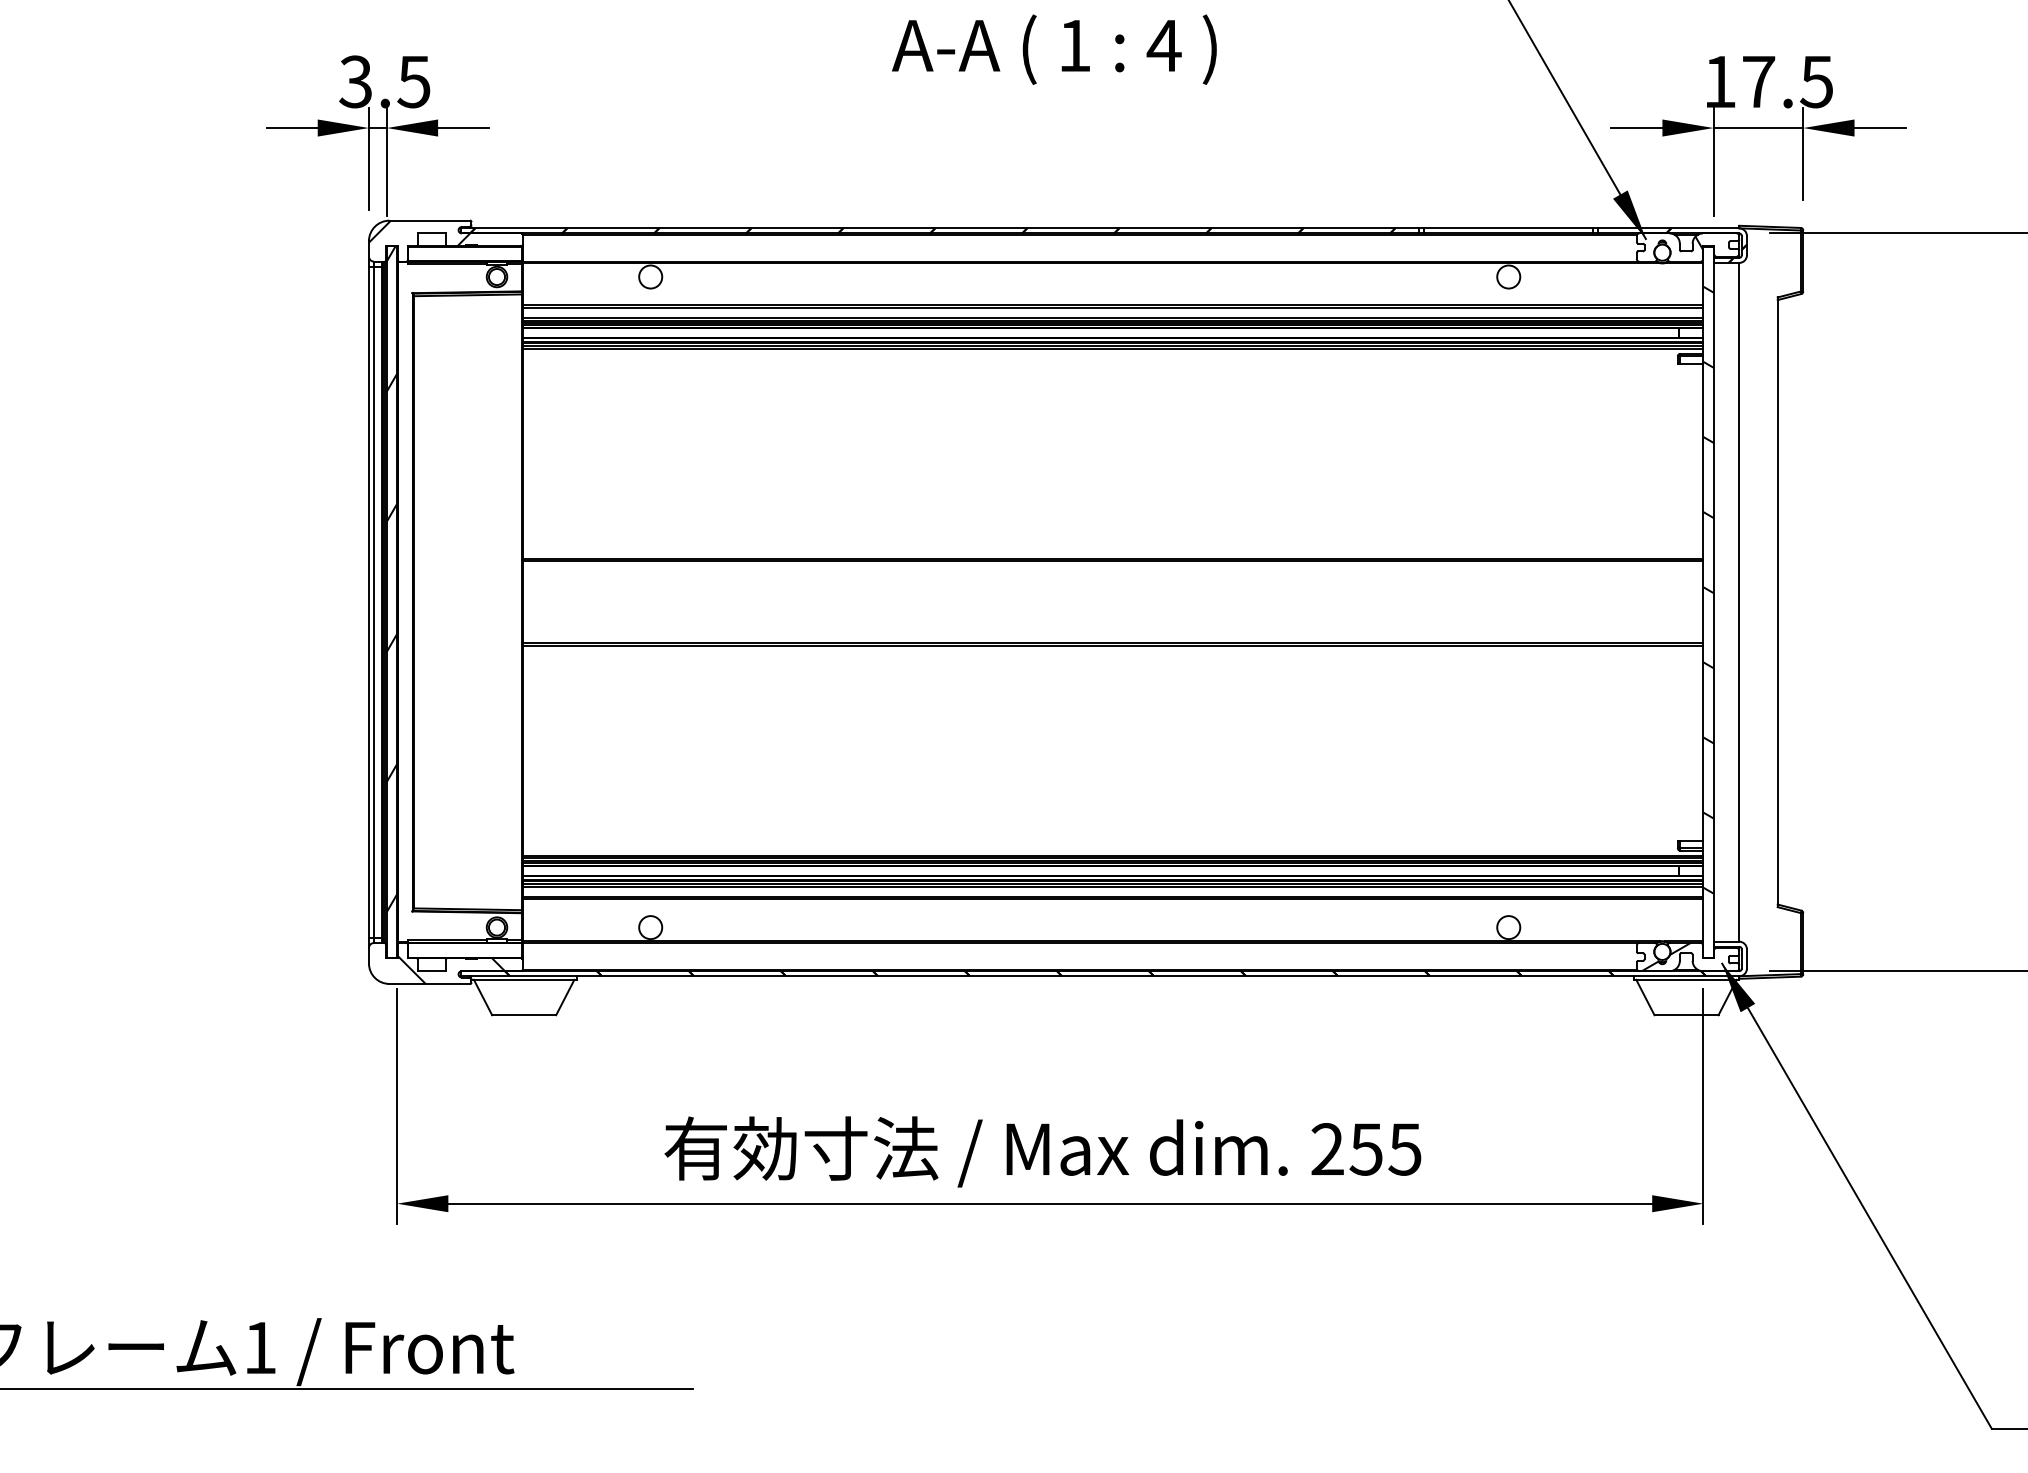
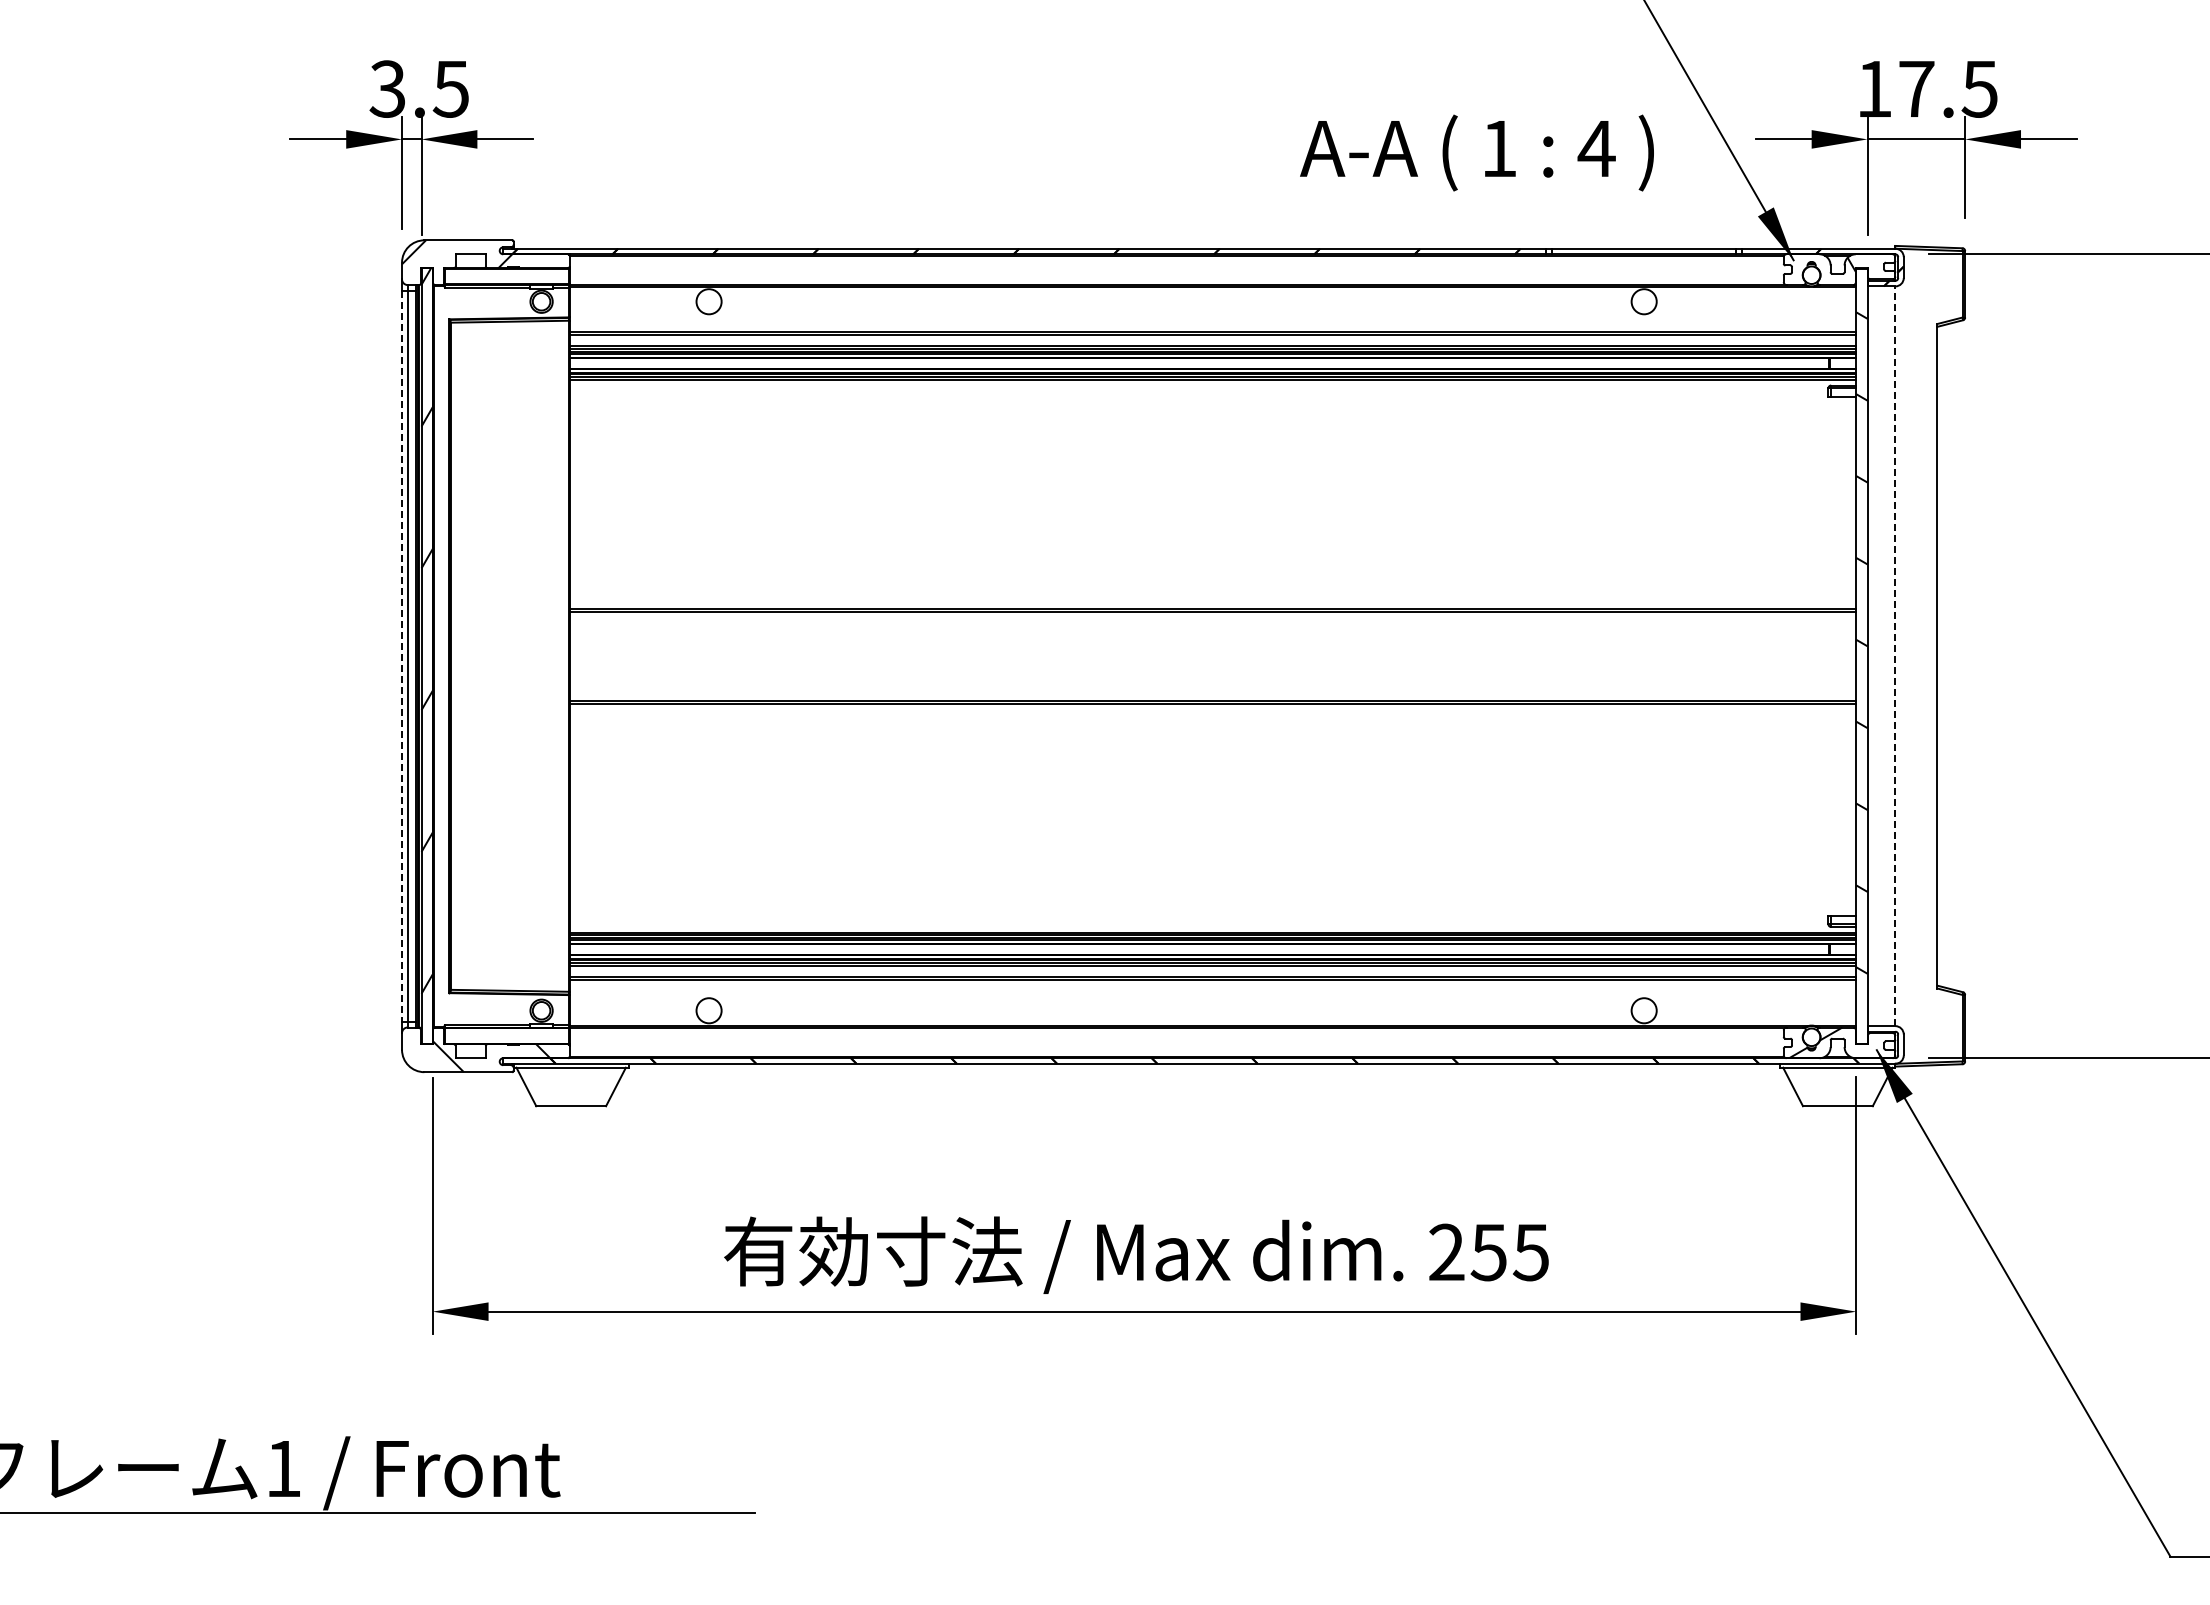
text: (1053, 49) -> (1476, 152), moved
line: (369, 602) -> (402, 656), solid -> dashed
line: (1739, 602) -> (1895, 656), solid -> dashed

